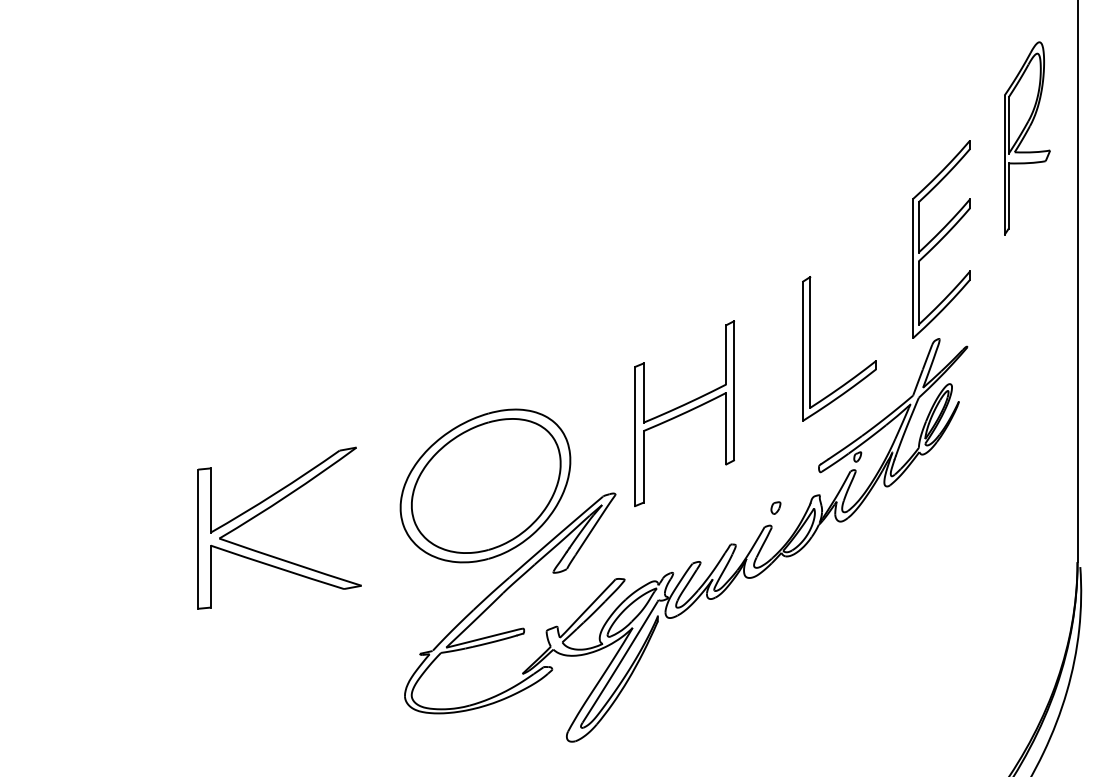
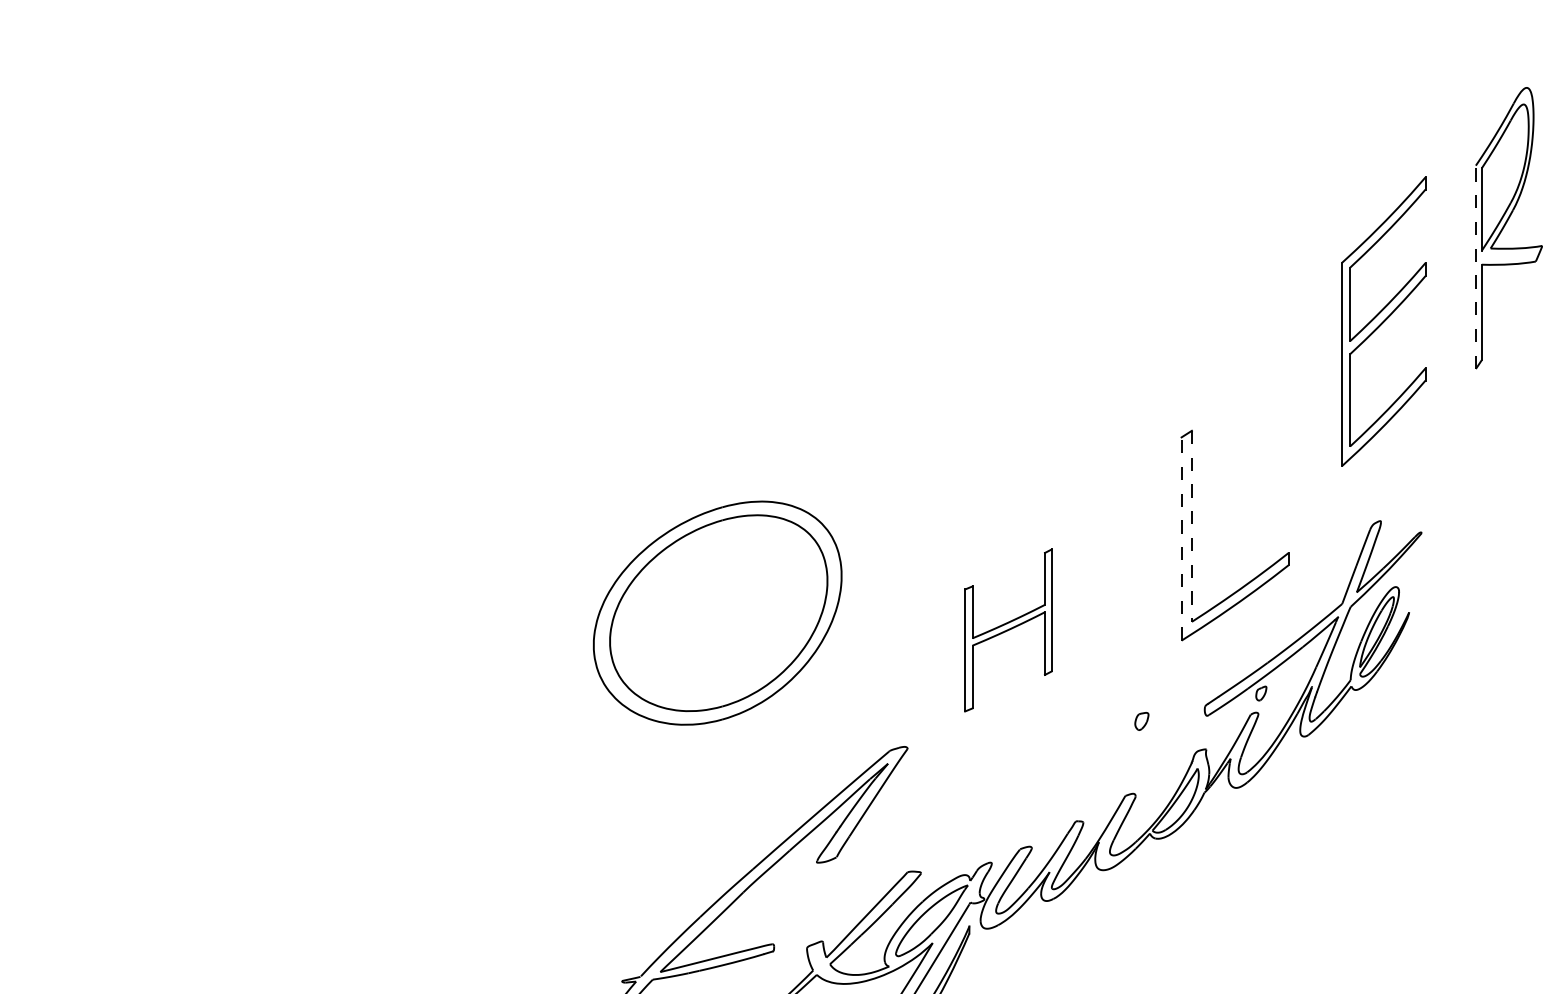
line: (1004, 165) -> (1475, 267), solid -> dashed
part: (941, 239) -> (1383, 321), moved
line: (810, 343) -> (1192, 527), solid -> dashed
line: (803, 351) -> (1182, 539), solid -> dashed
part: (684, 413) -> (1008, 630), size x0.6
part: (485, 485) -> (717, 612), moved
part: (775, 507) -> (1141, 720), moved
part: (270, 508) -> (403, 768), removed

